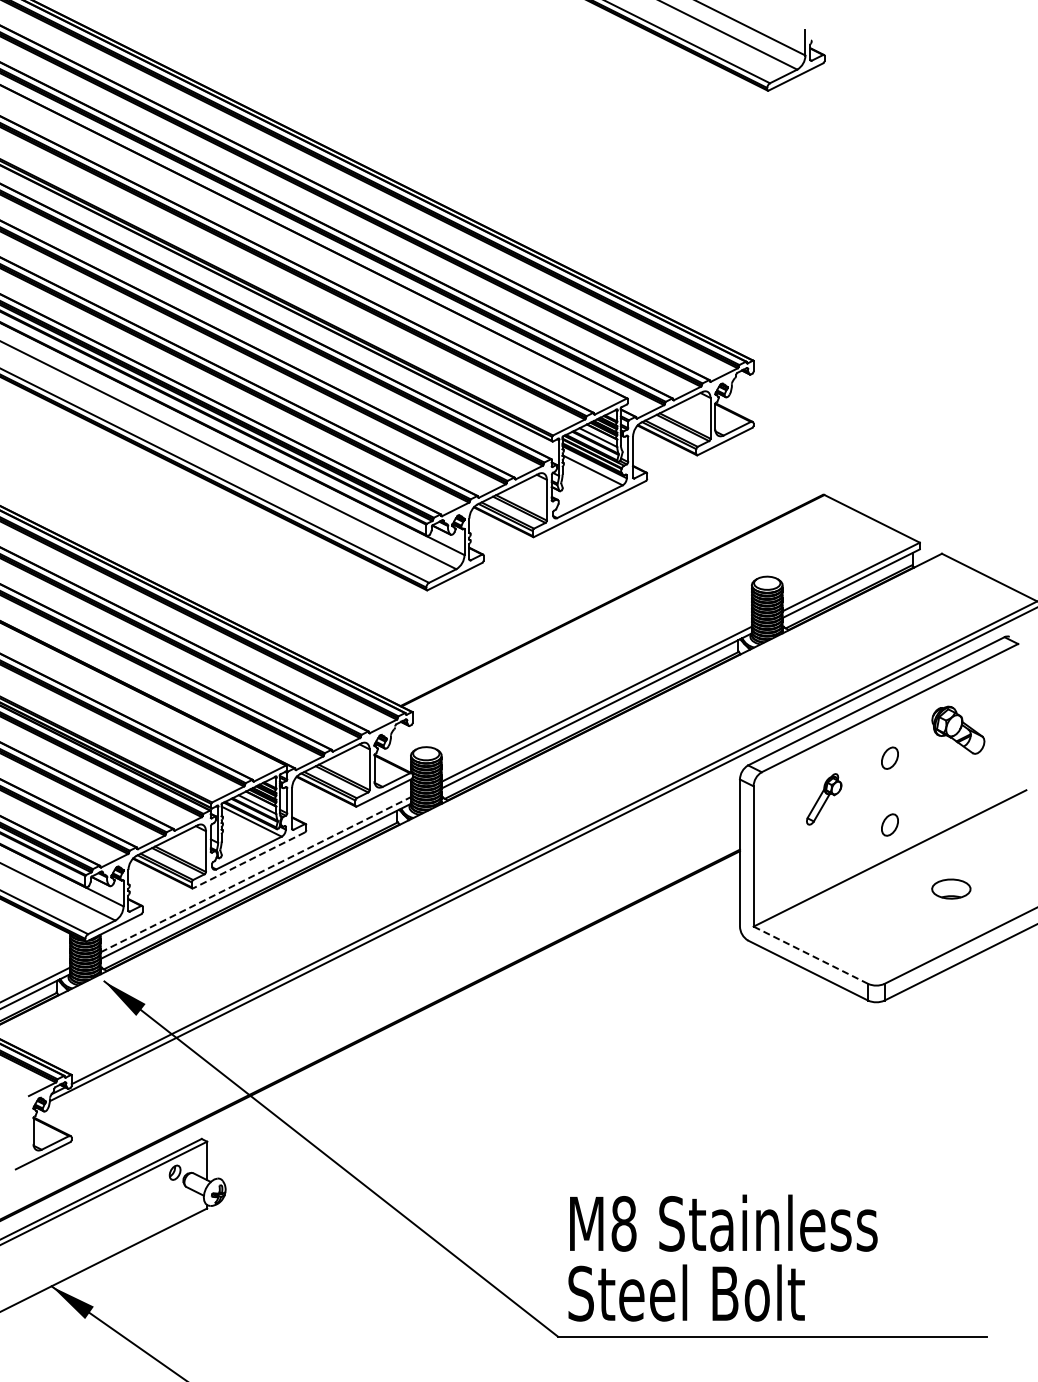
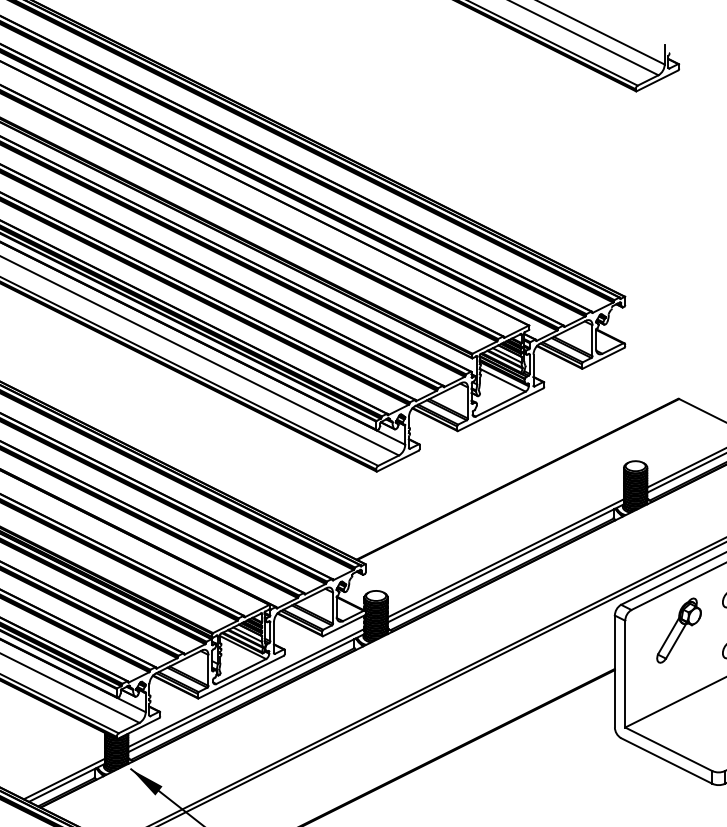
part: (823, 799) -> (678, 630), size x1.67
line: (249, 860) -> (241, 677), dashed -> solid
line: (256, 874) -> (246, 687), dashed -> solid
line: (810, 955) -> (668, 749), dashed -> solid

